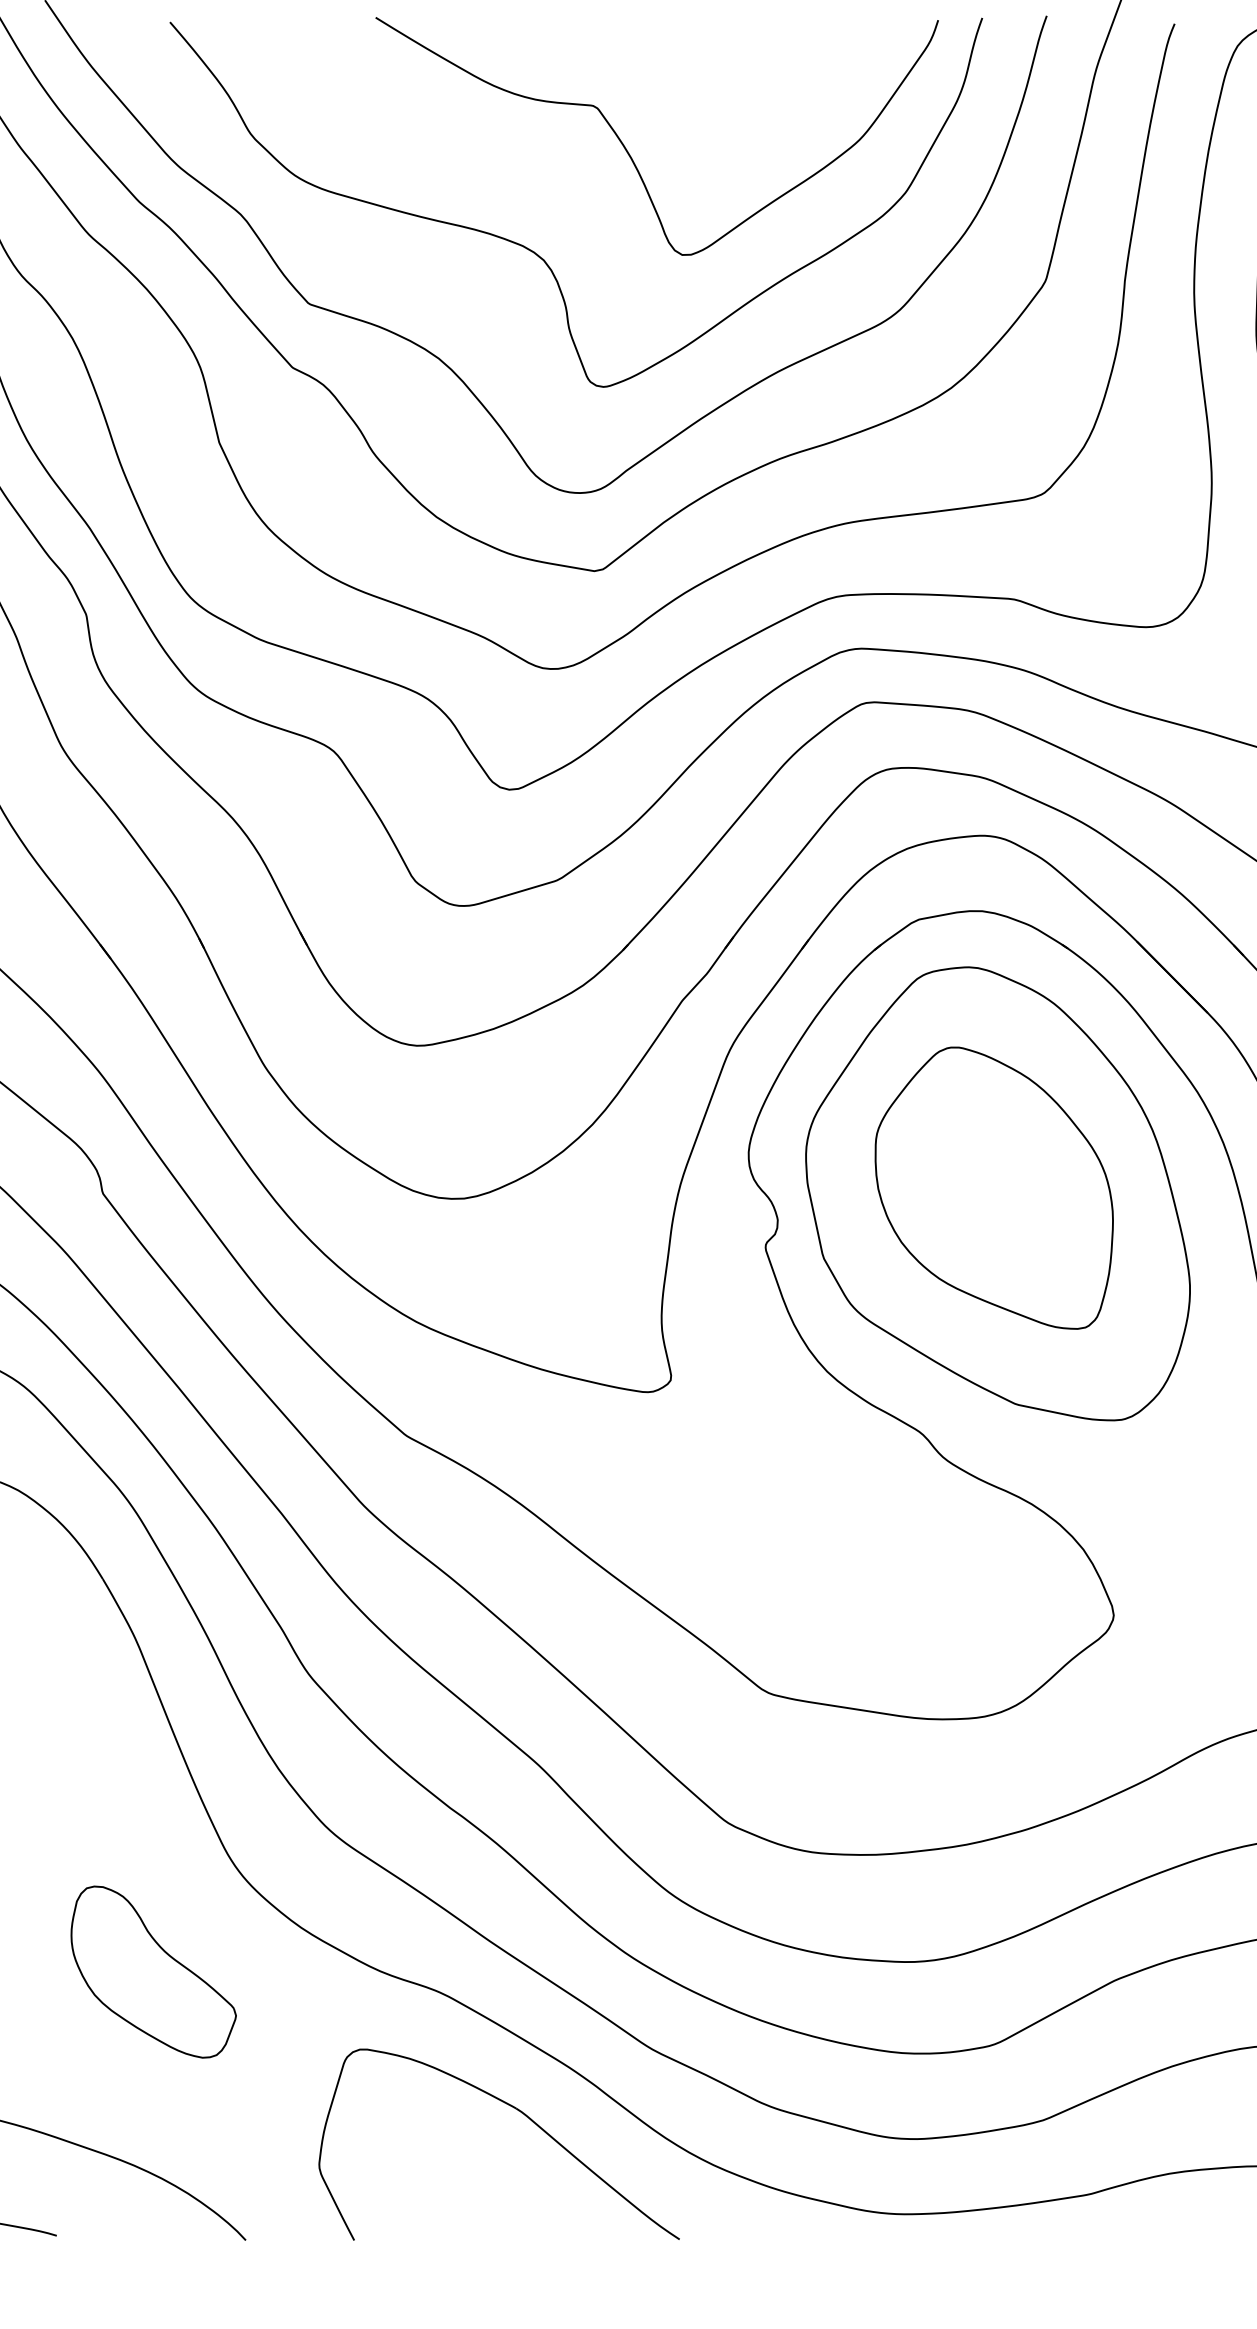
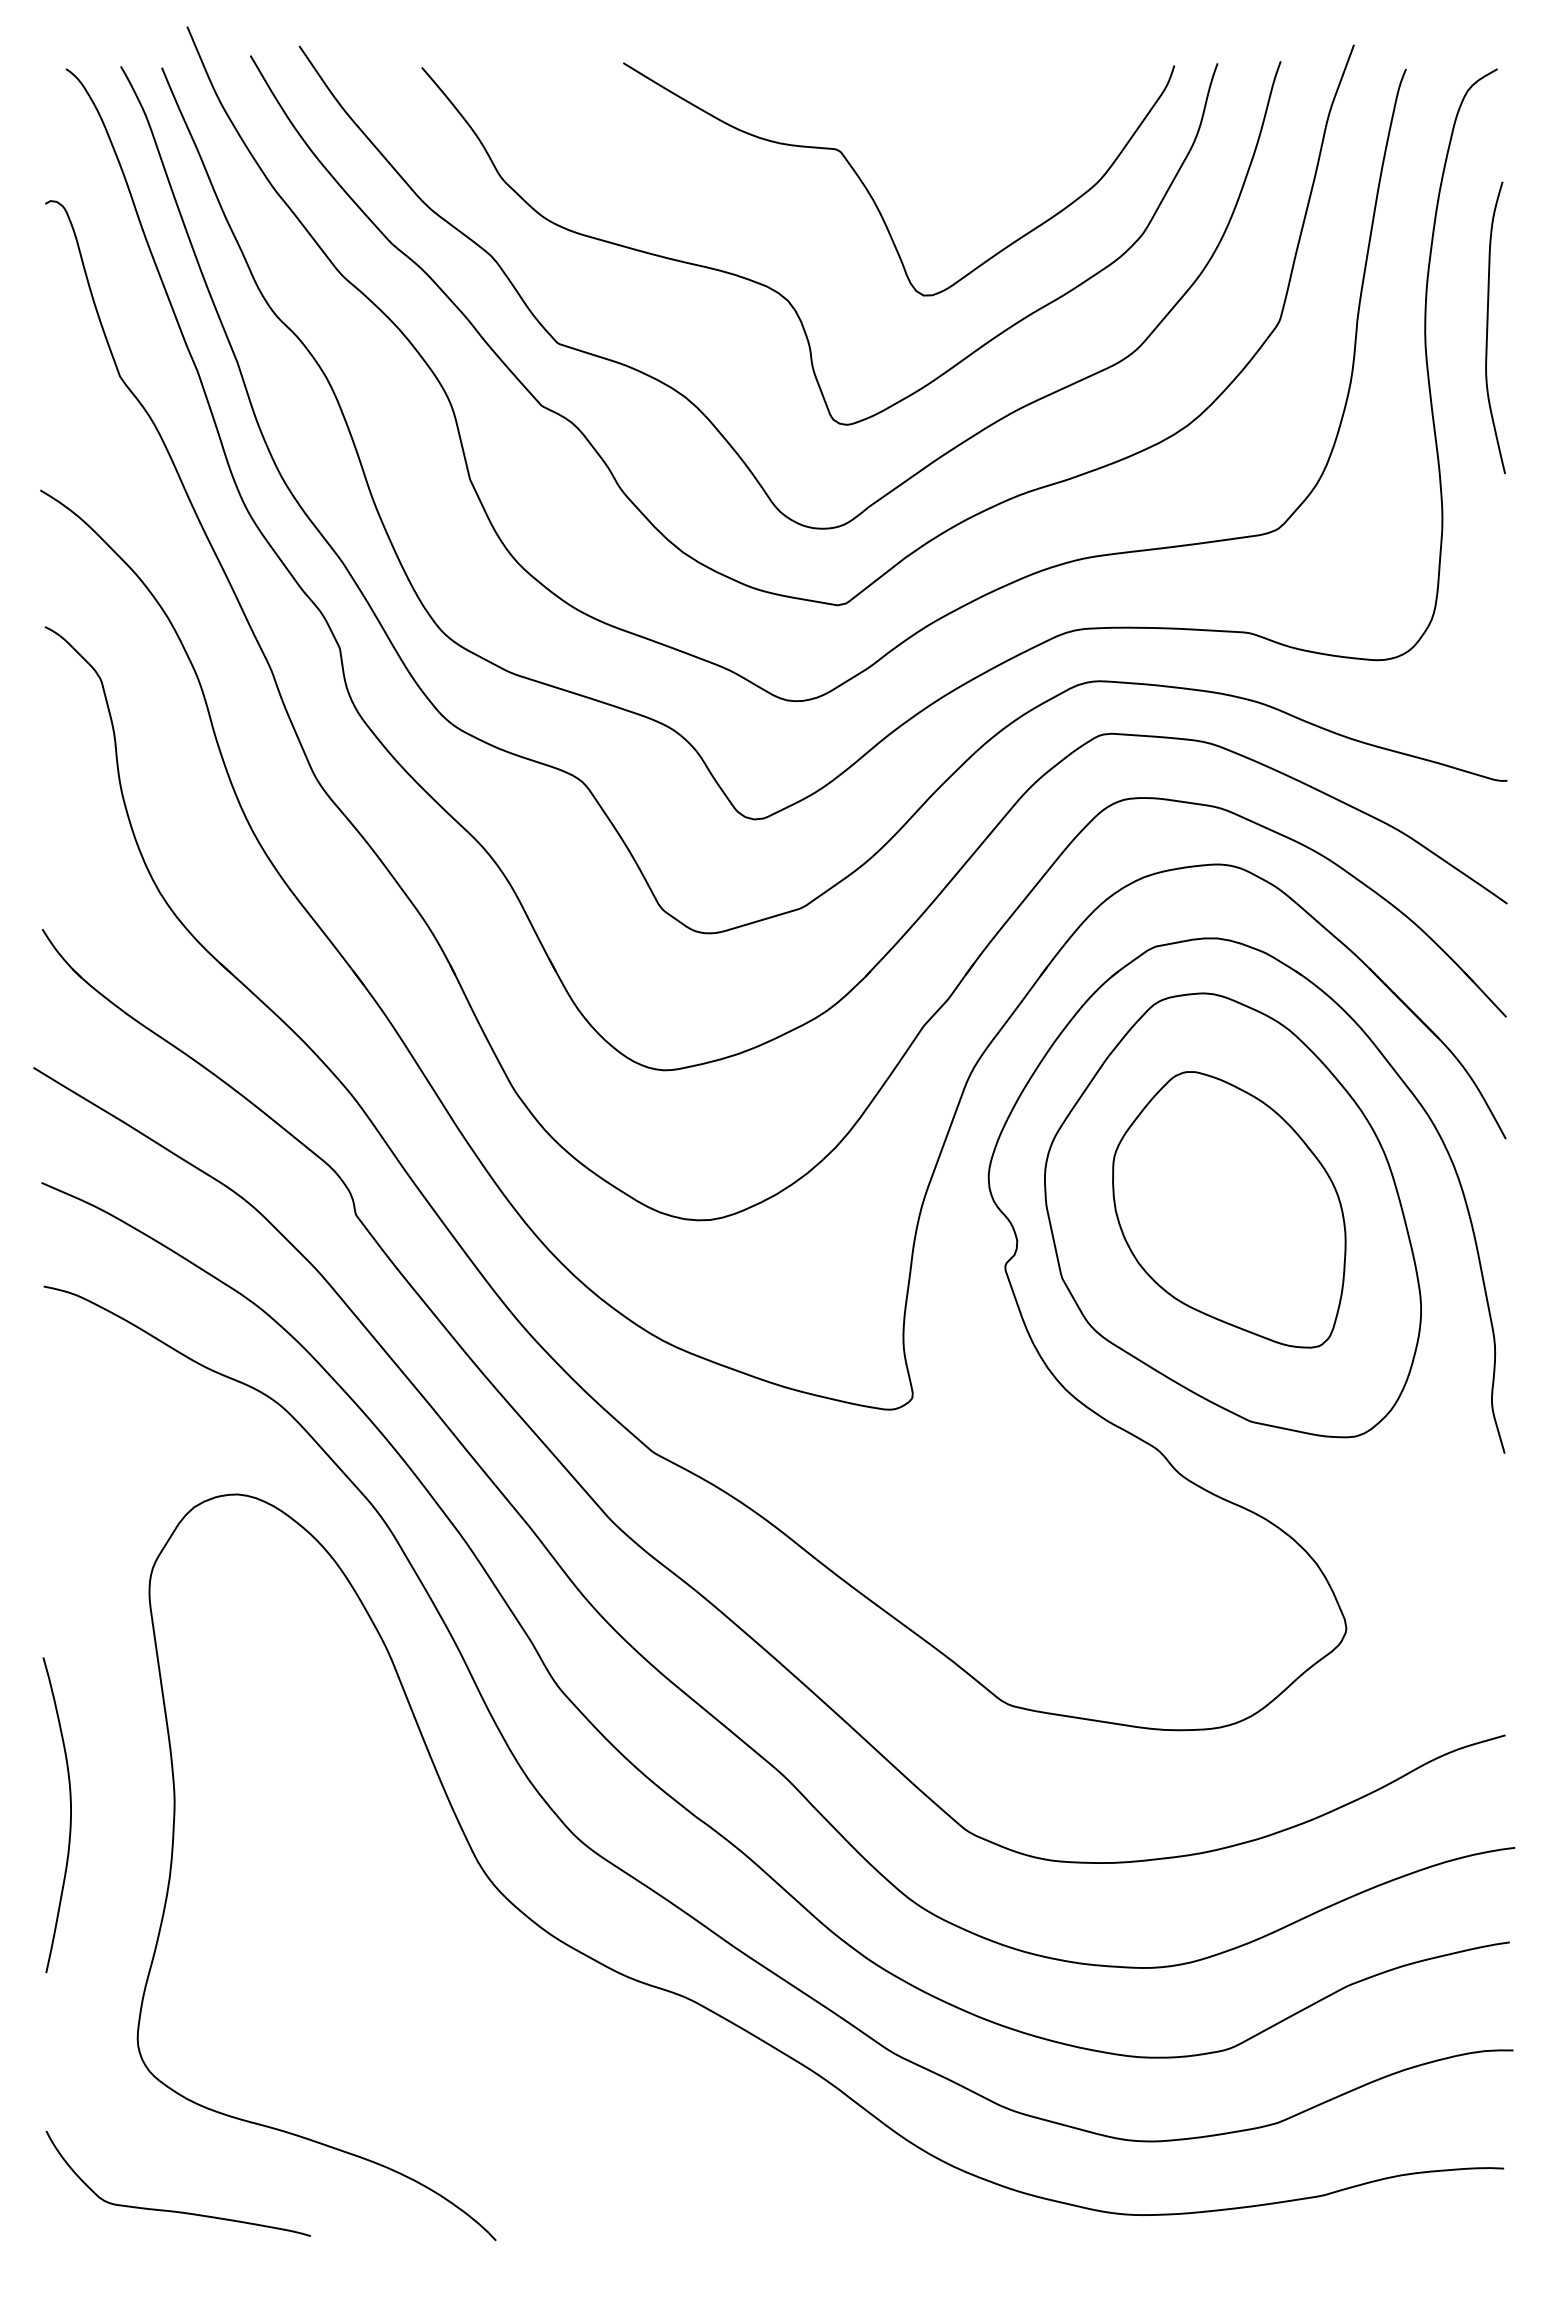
part: (153, 1971) -> (405, 1977), removed
part: (522, 2114) -> (767, 2117), removed

